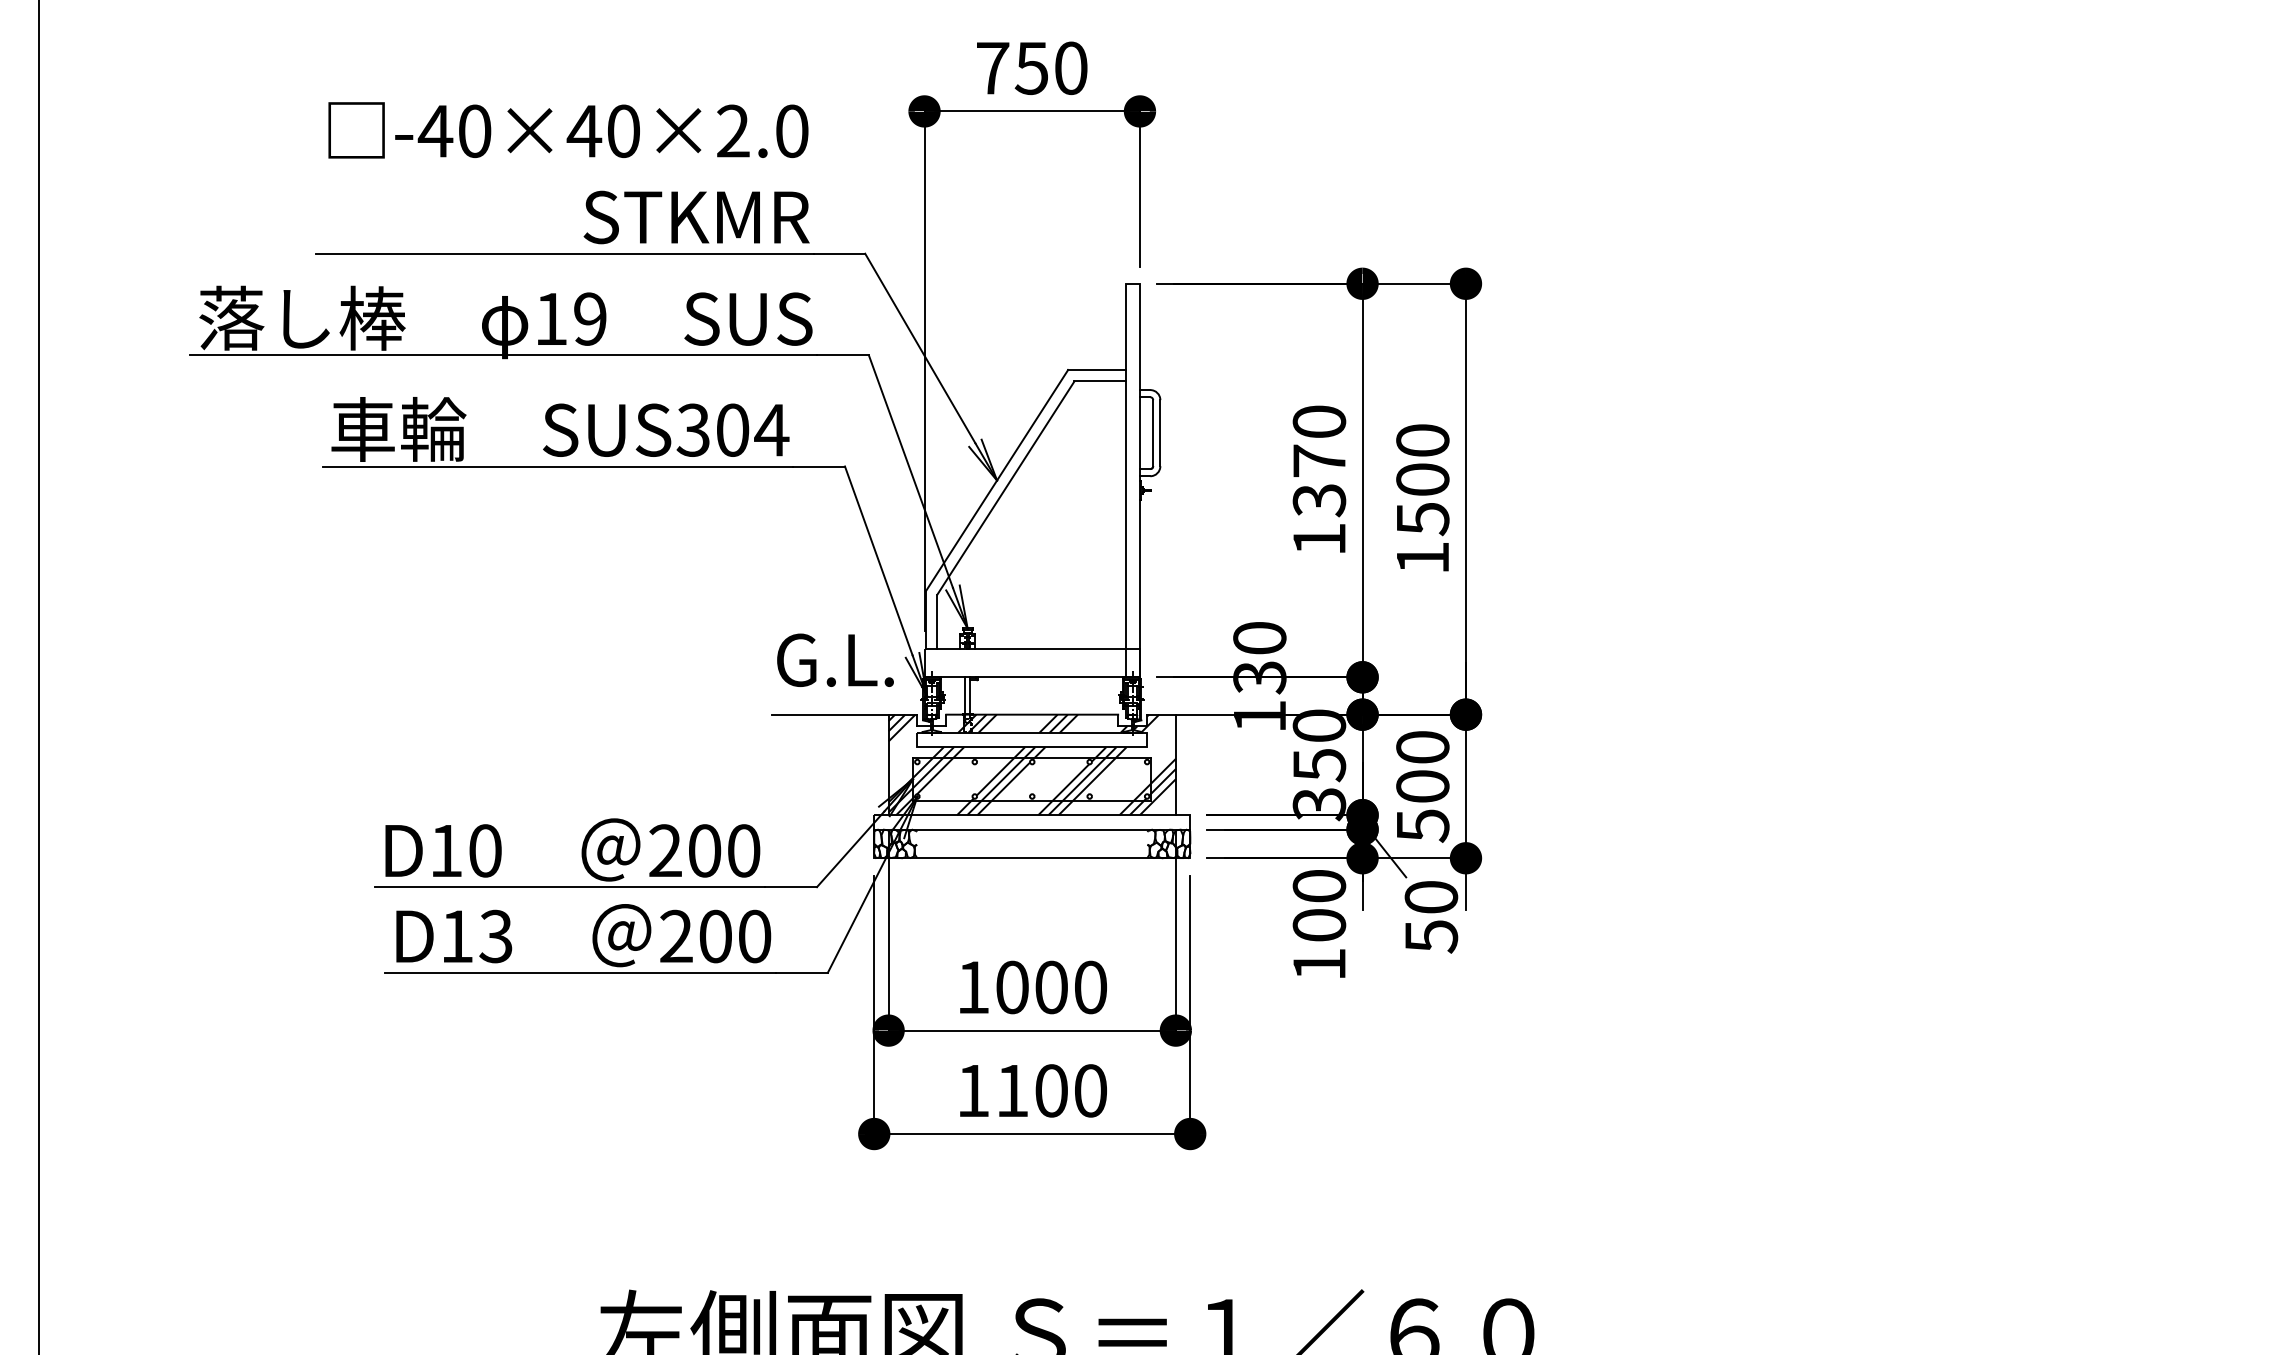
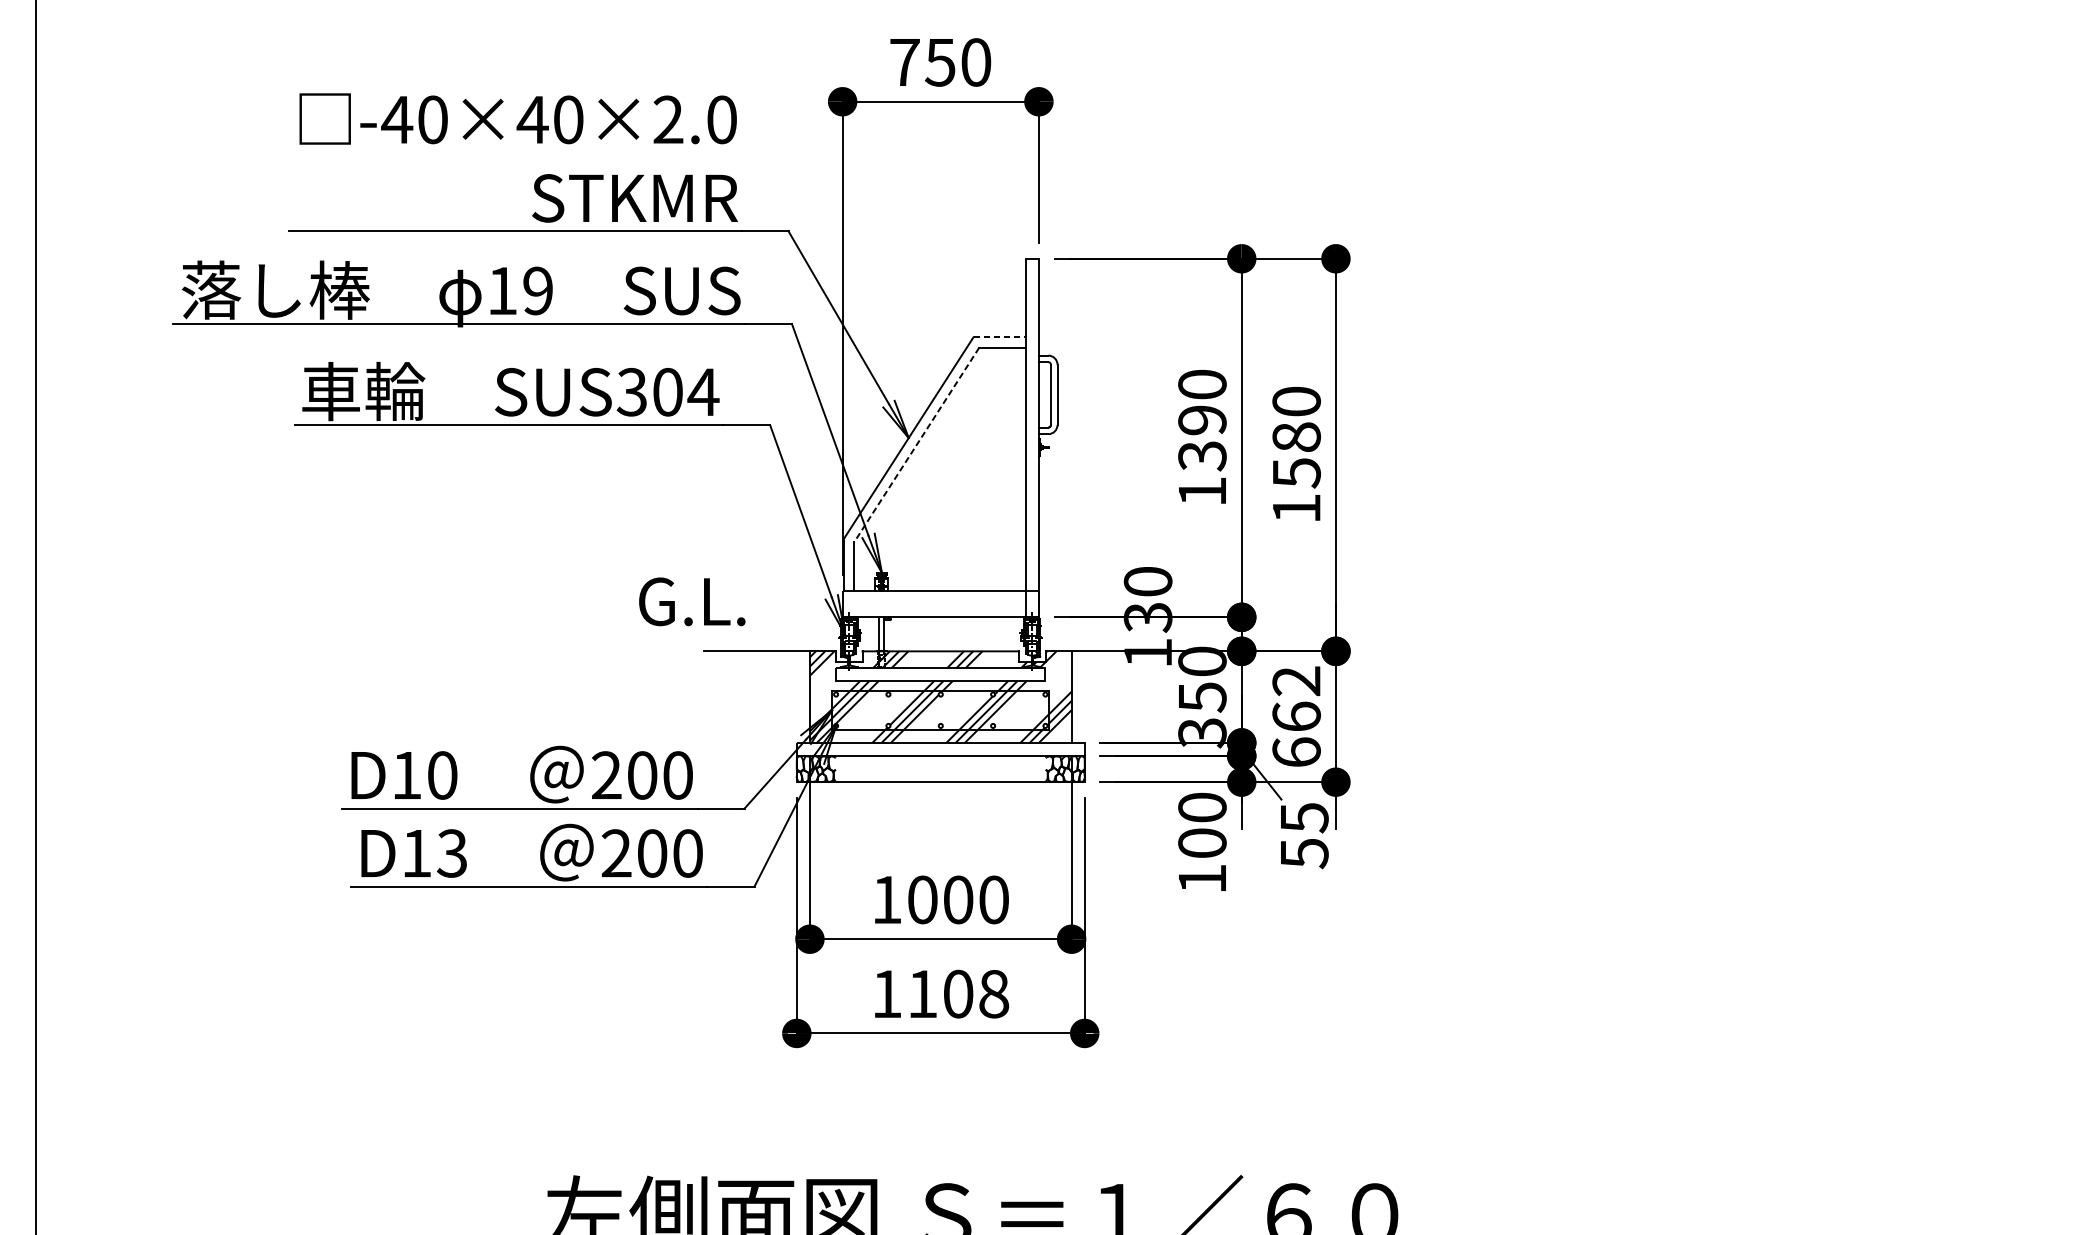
line: (1096, 369) -> (999, 336), solid -> dashed
text: (1319, 460) -> (1202, 419), 1370 -> 1390
text: (1422, 479) -> (1296, 437), 1500 -> 1580
line: (1005, 487) -> (916, 444), solid -> dashed
text: (835, 659) -> (692, 601), moved
text: (1422, 786) -> (1296, 716), 500 -> 662
text: (1431, 897) -> (1304, 817), 50 -> 55
text: (1090, 1090) -> (993, 993), 1100 -> 1108

